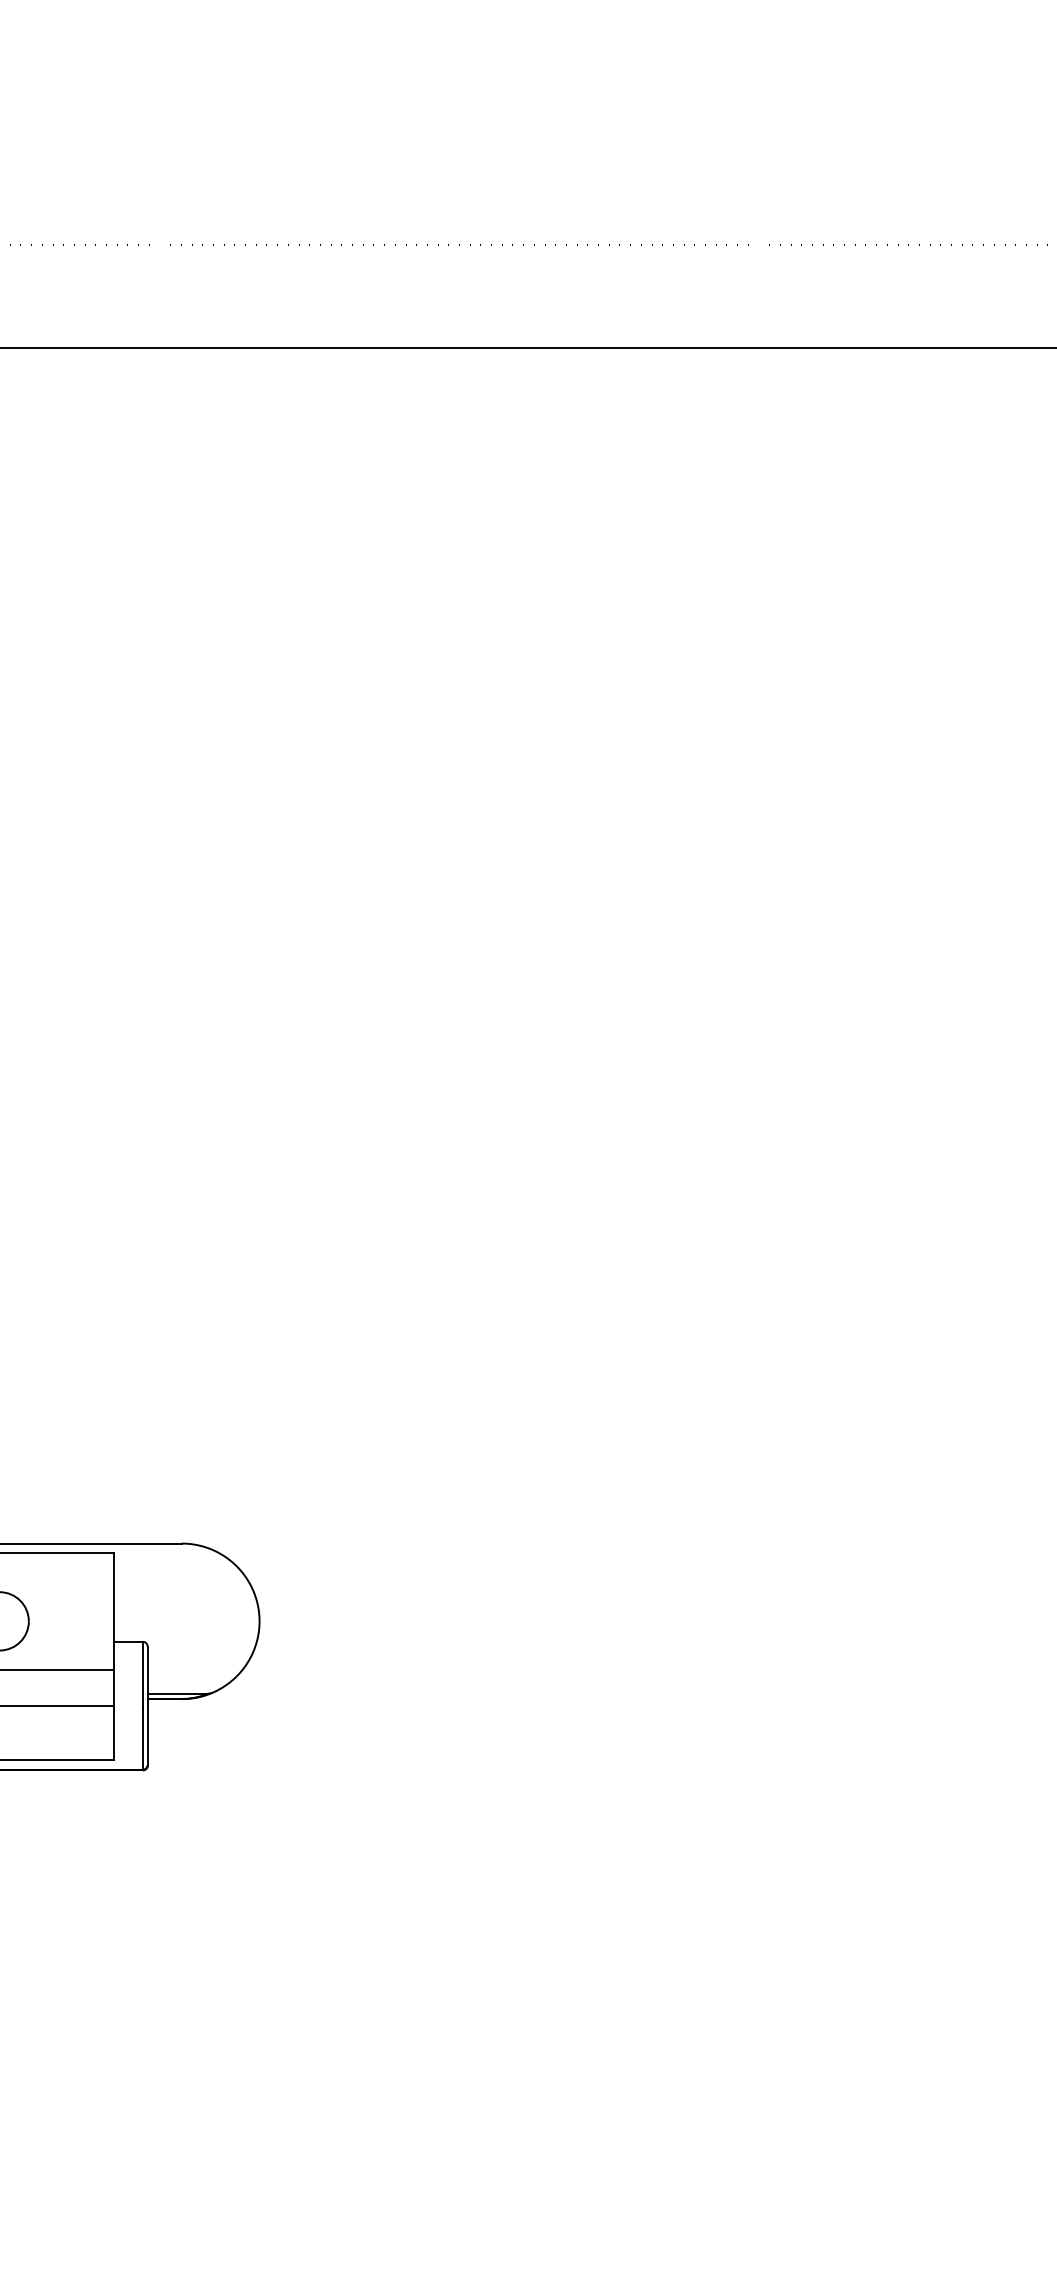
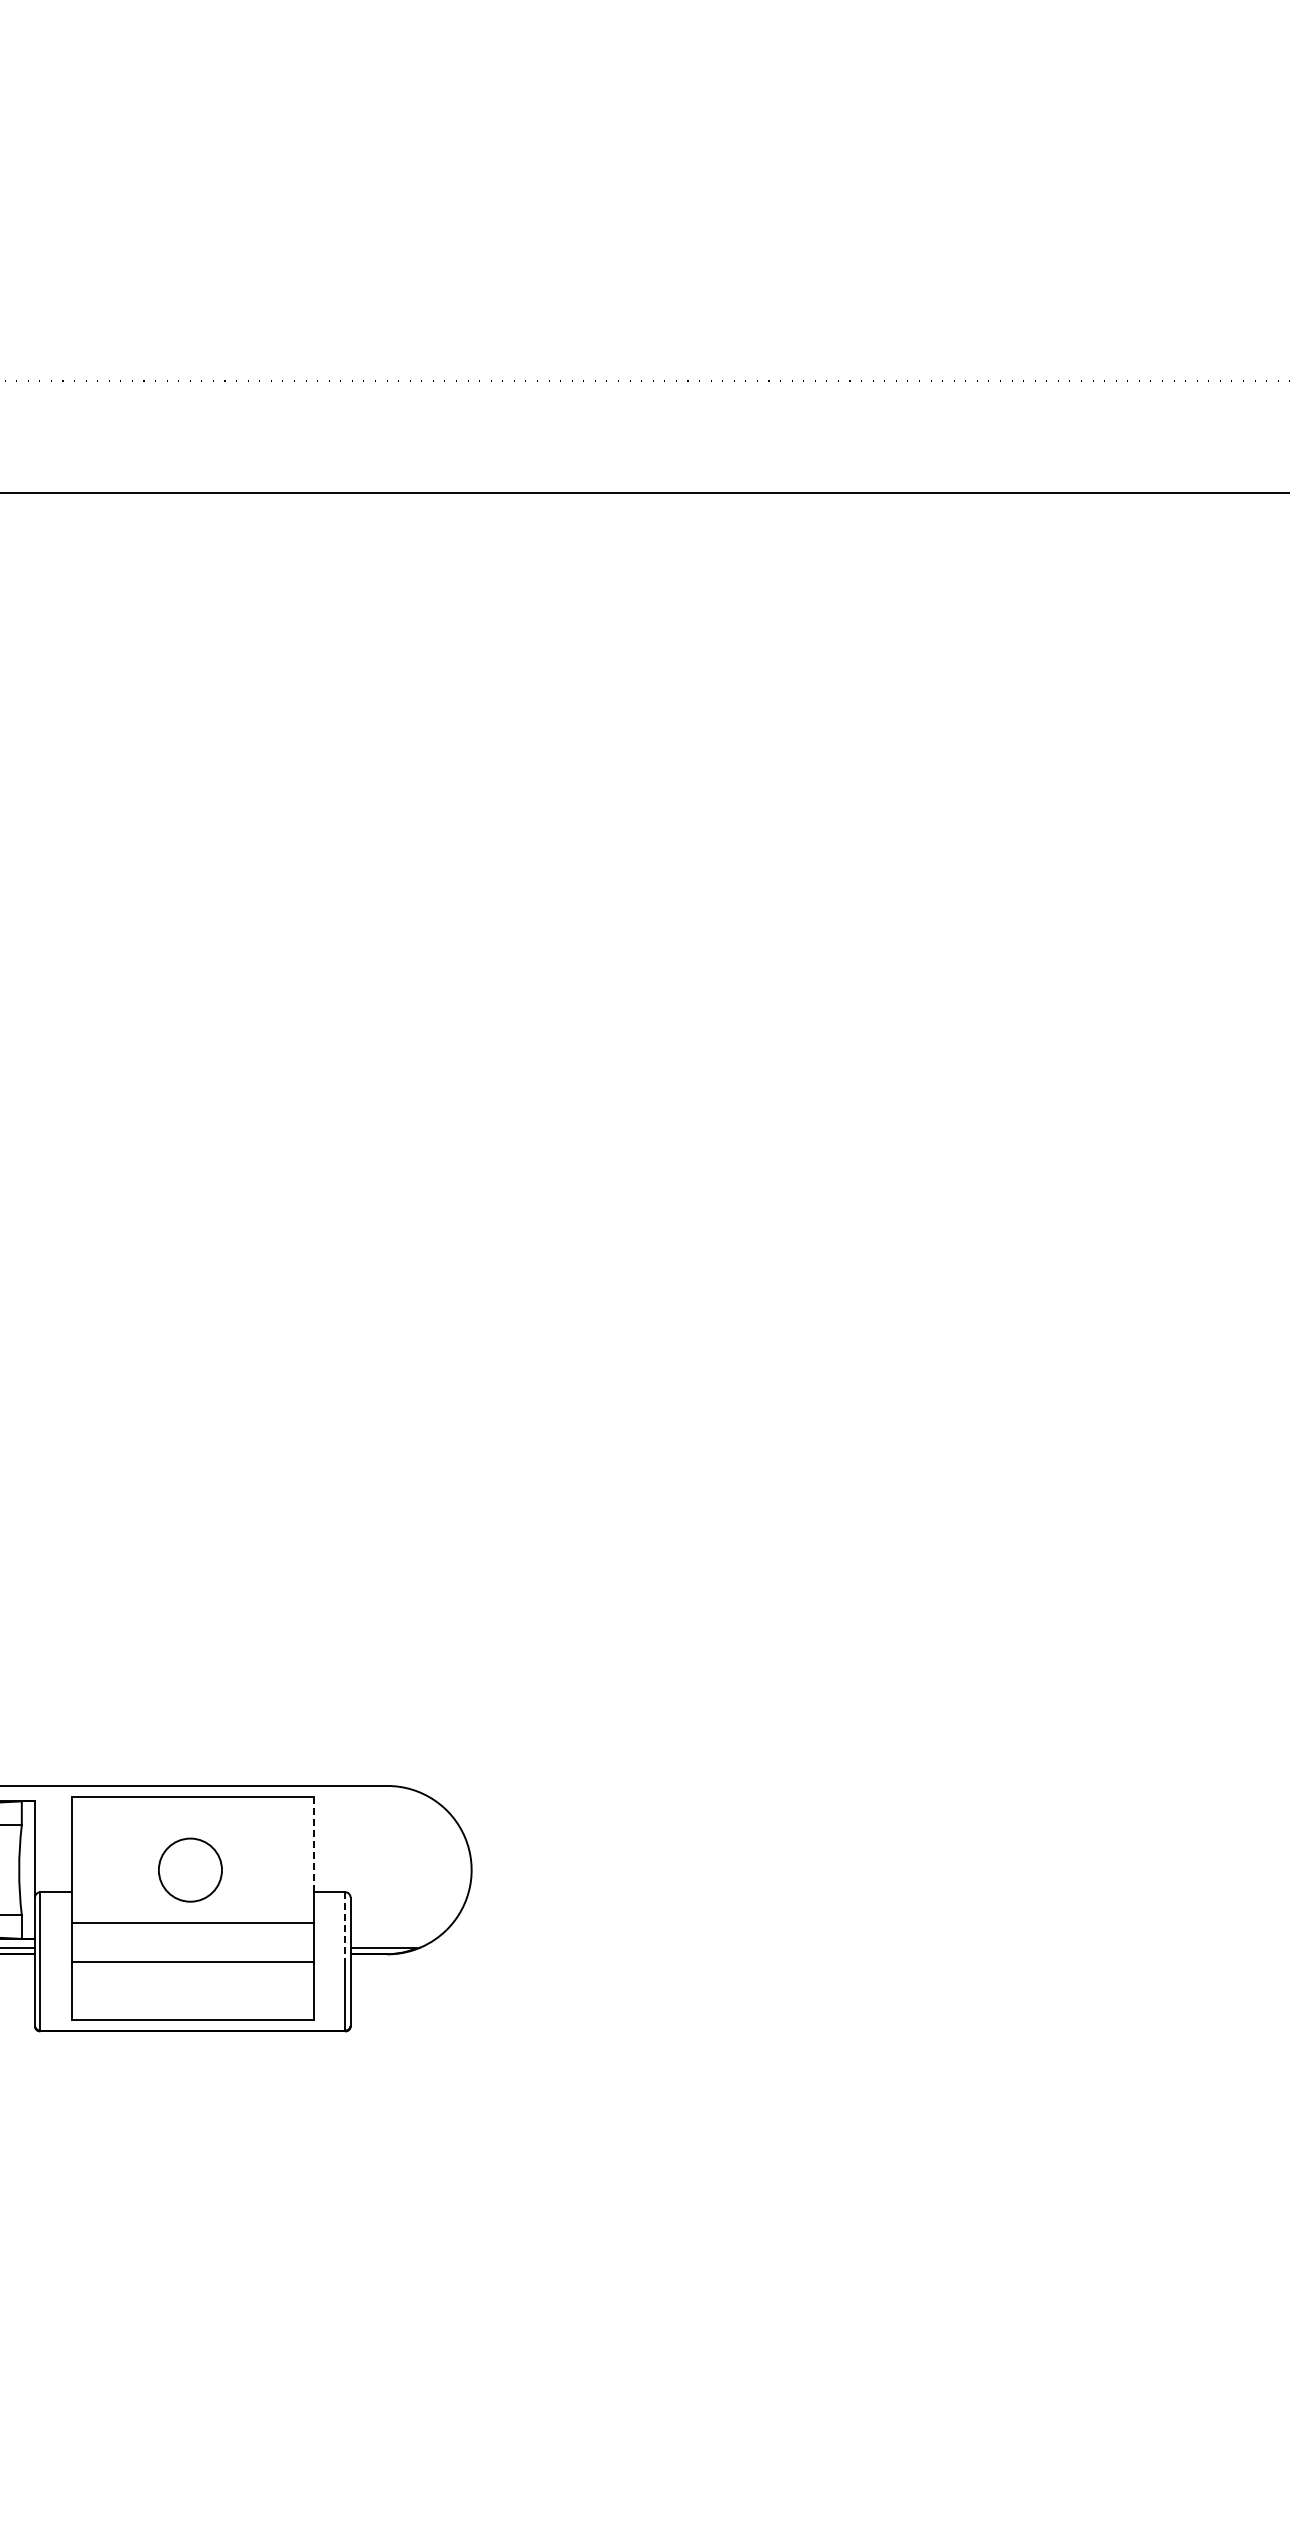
line: (113, 1597) -> (313, 1844), solid -> dashed
line: (142, 1674) -> (345, 1927), solid -> dashed

